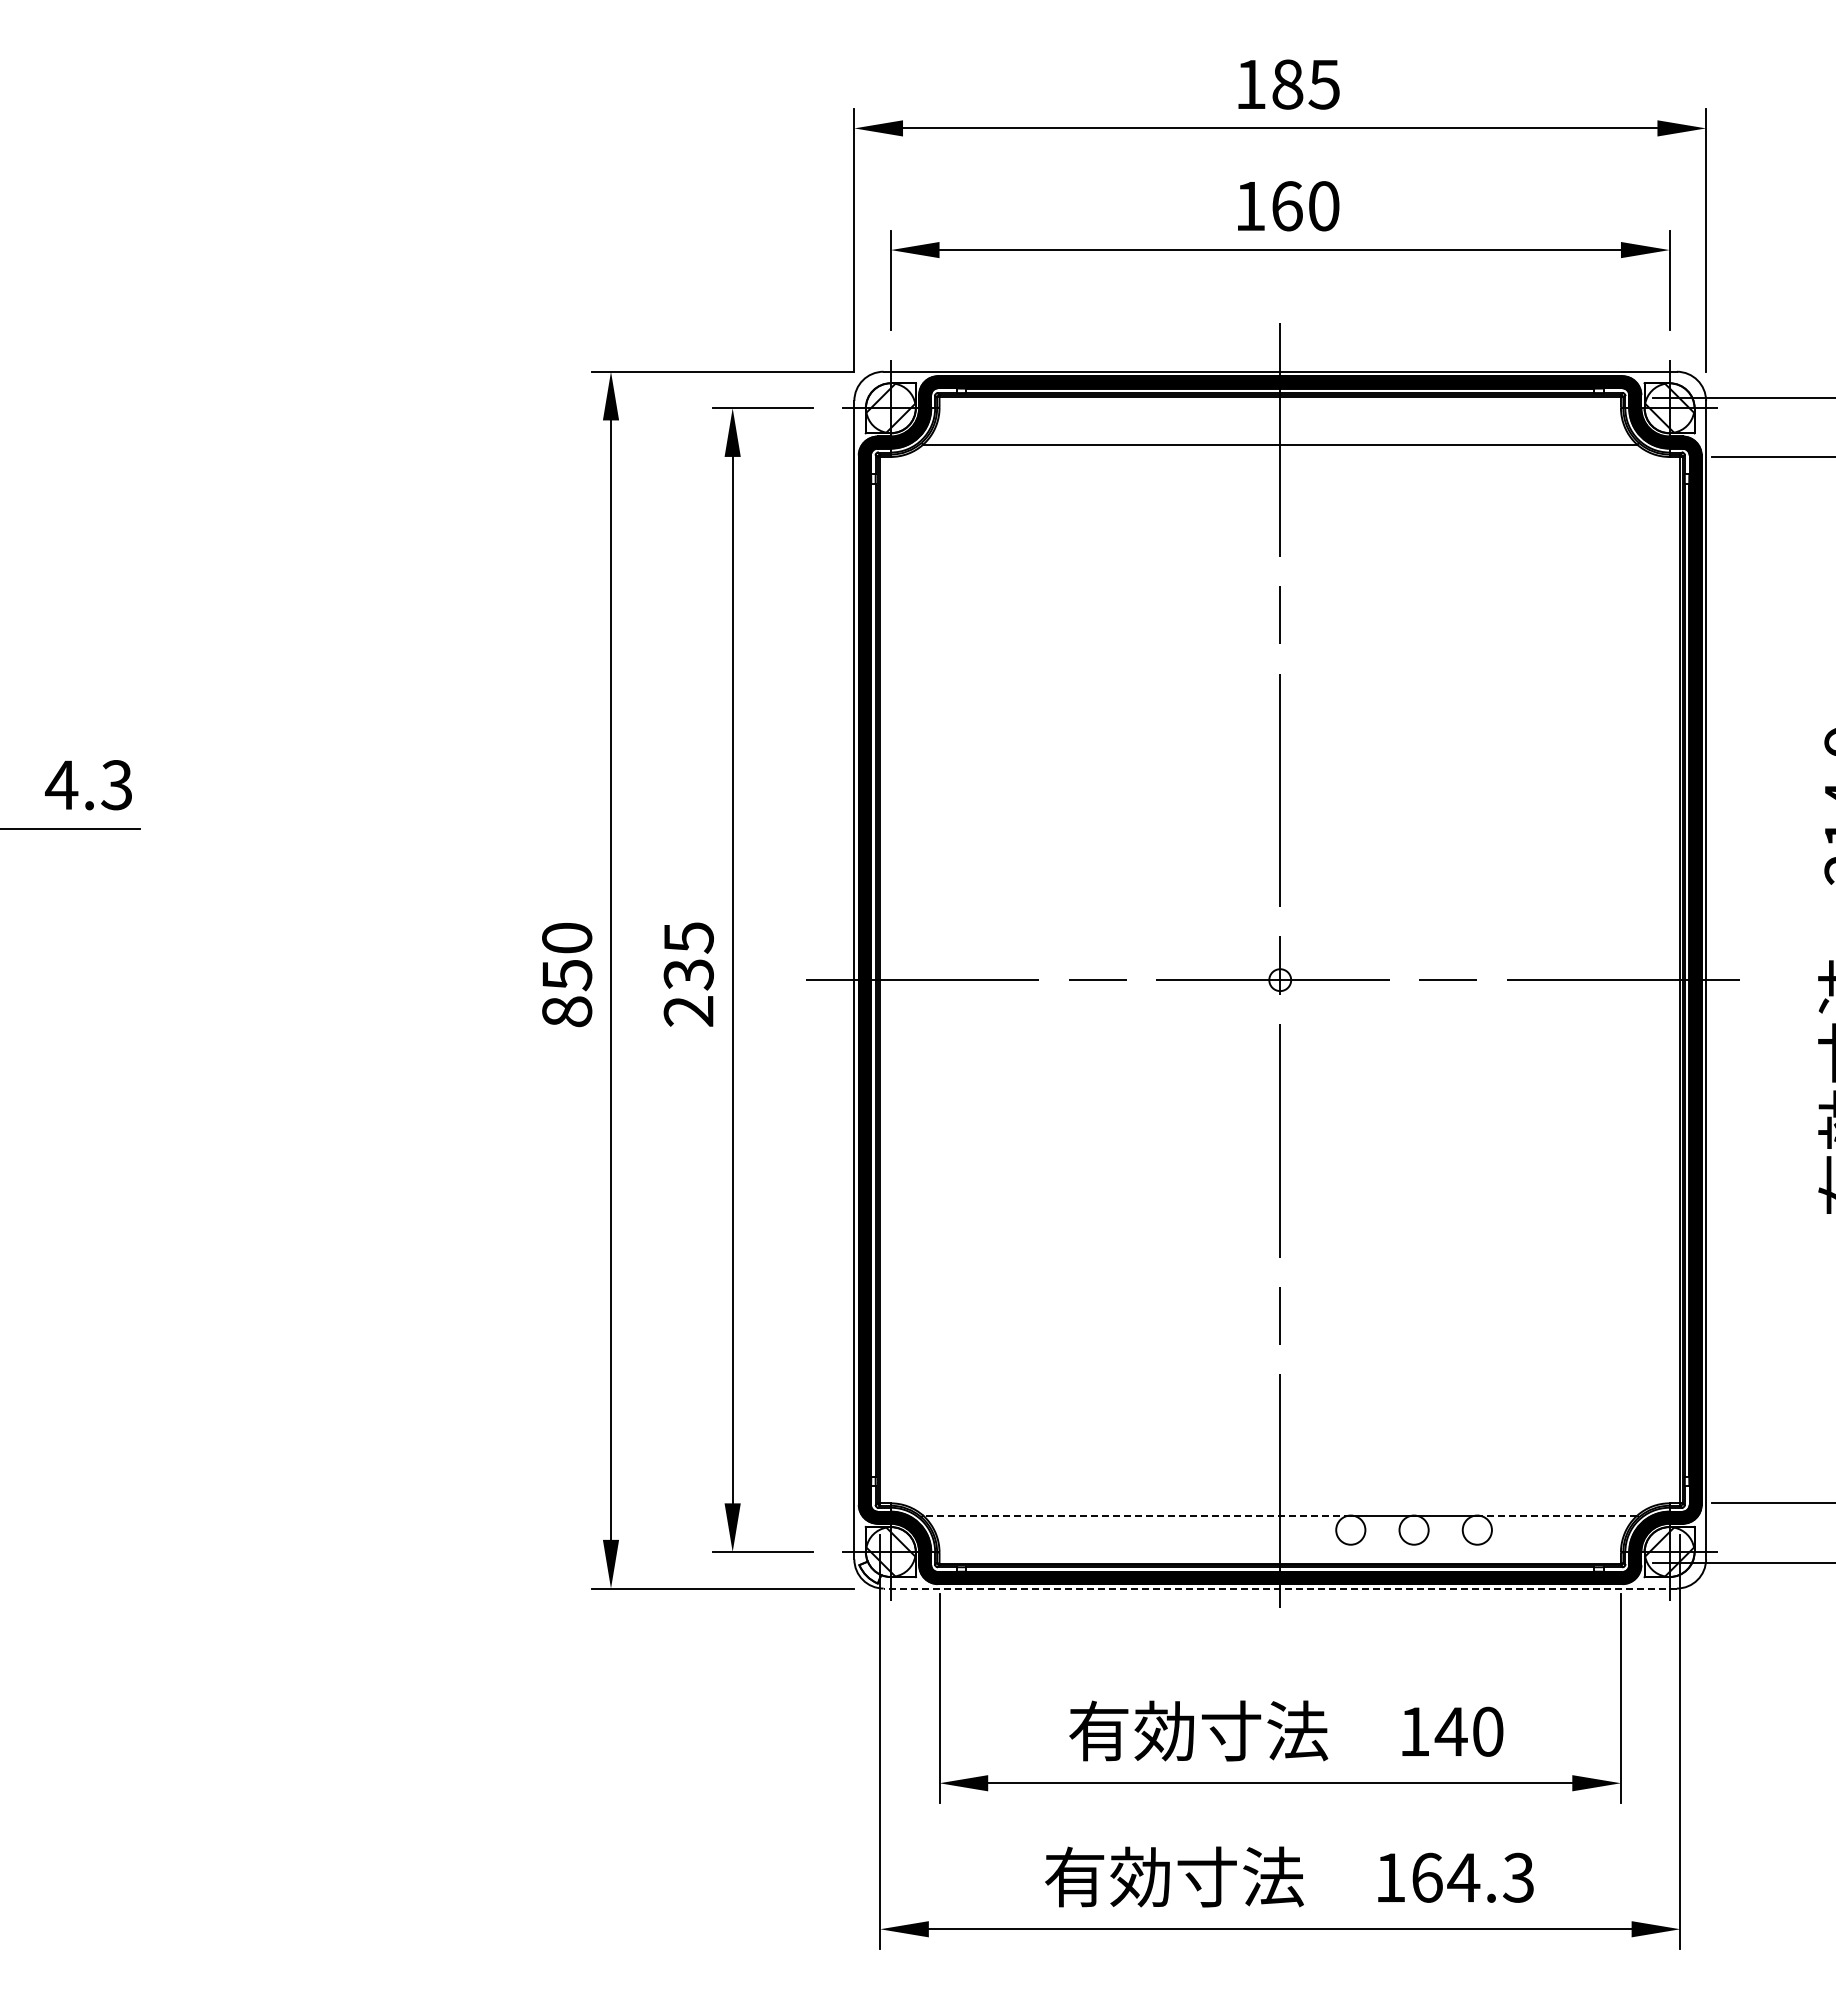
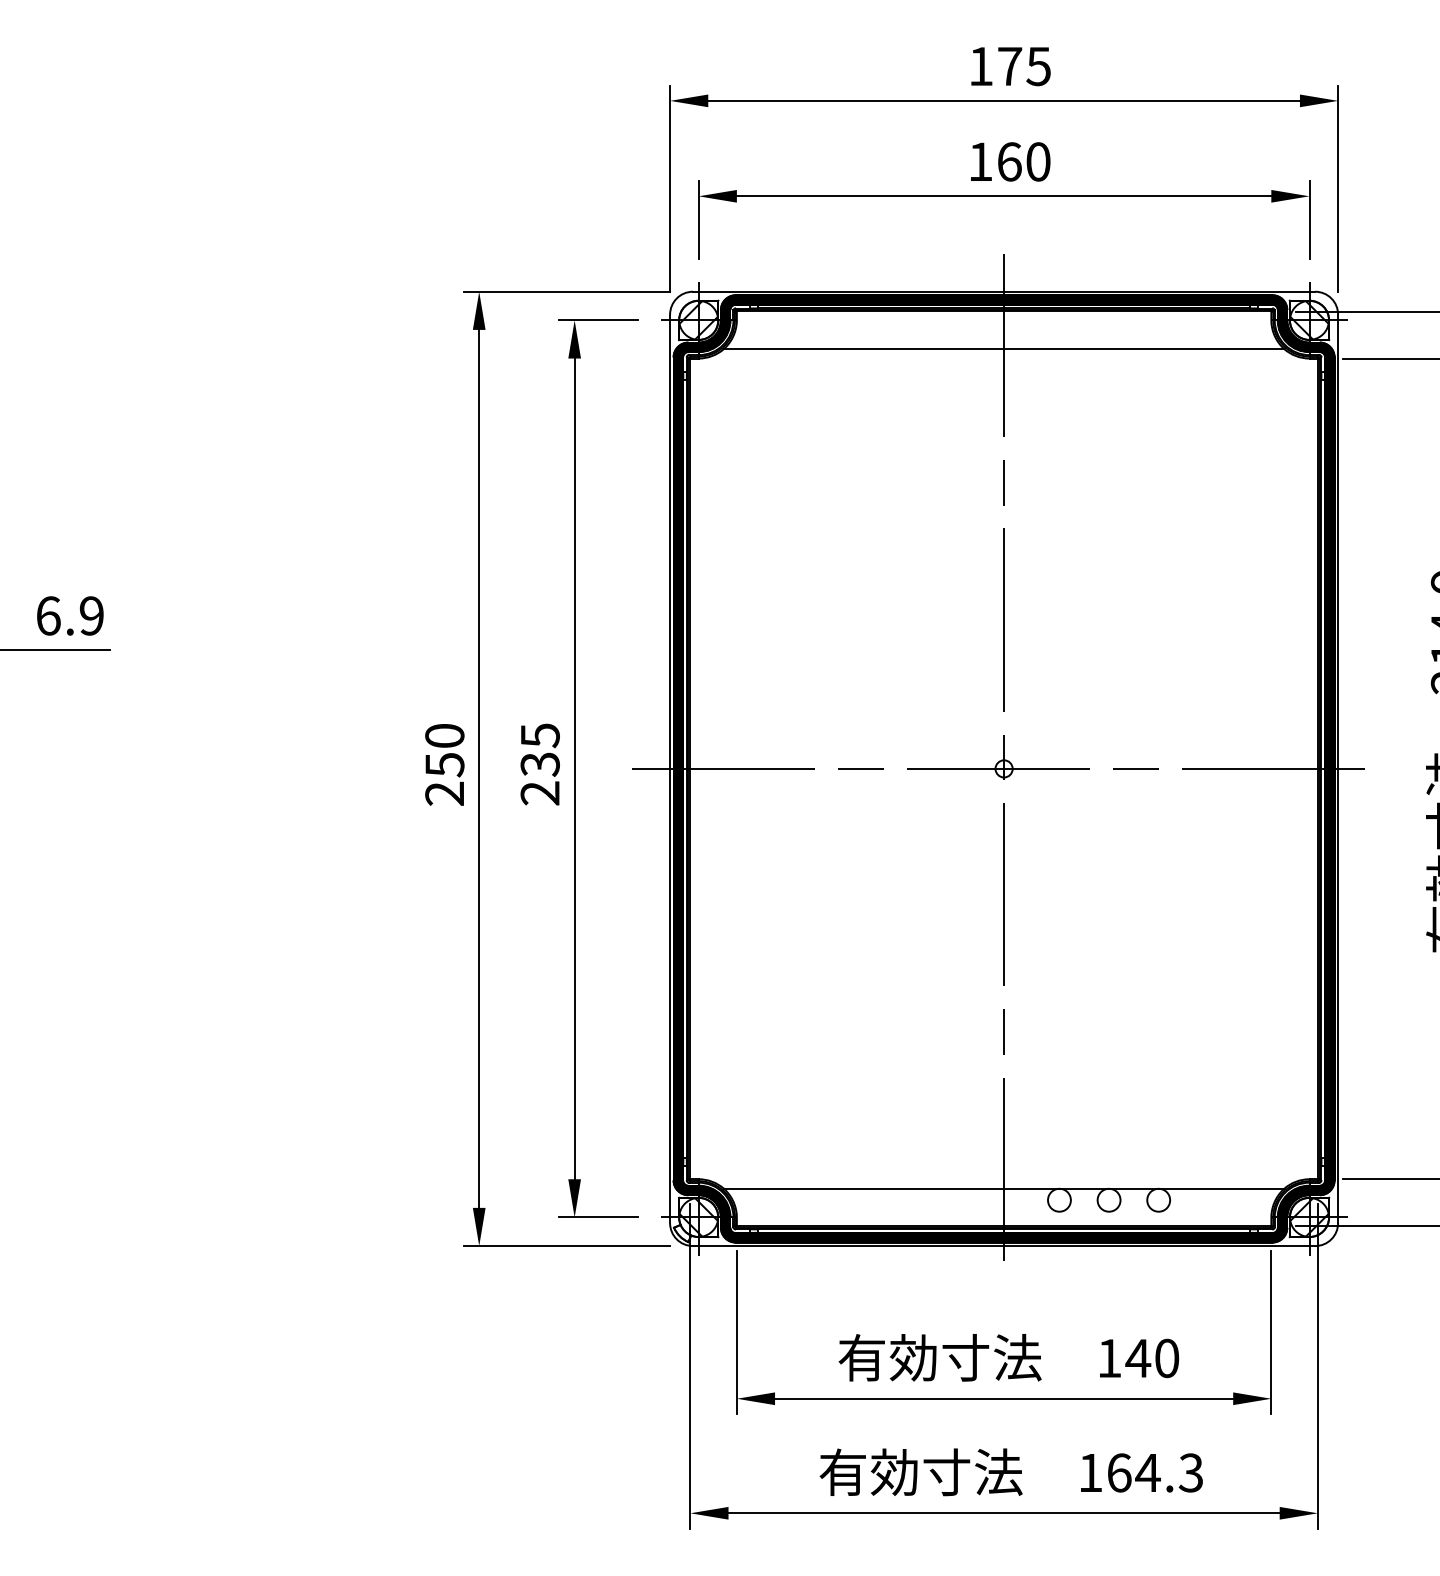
text: (1287, 84) -> (1009, 66), 185 -> 175
text: (88, 785) -> (69, 616), 4.3 -> 6.9
text: (567, 1011) -> (445, 793), 850 -> 250
line: (1136, 1515) -> (891, 1188), dashed -> solid
line: (1556, 1515) -> (1220, 1188), dashed -> solid
line: (1280, 1588) -> (1004, 1246), dashed -> solid

